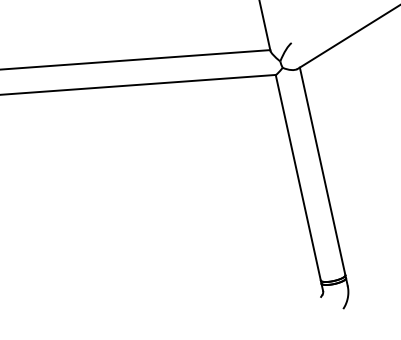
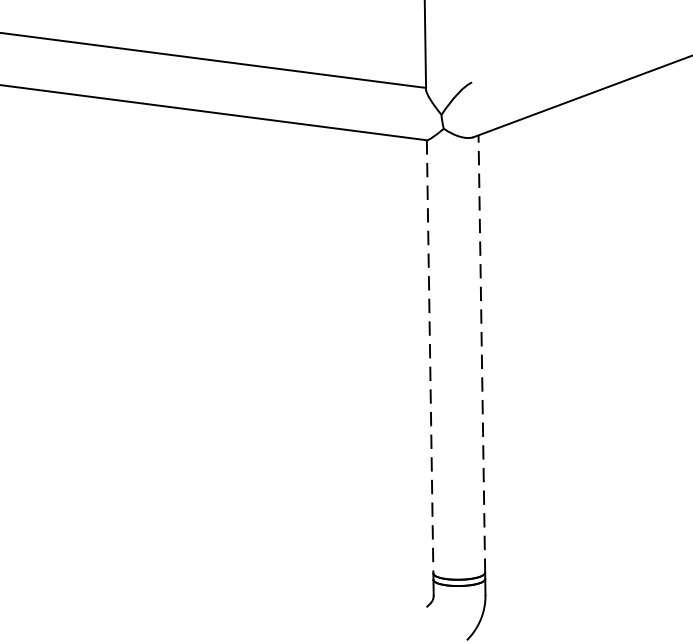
line: (322, 170) -> (481, 352), solid -> dashed
line: (298, 178) -> (430, 358), solid -> dashed

